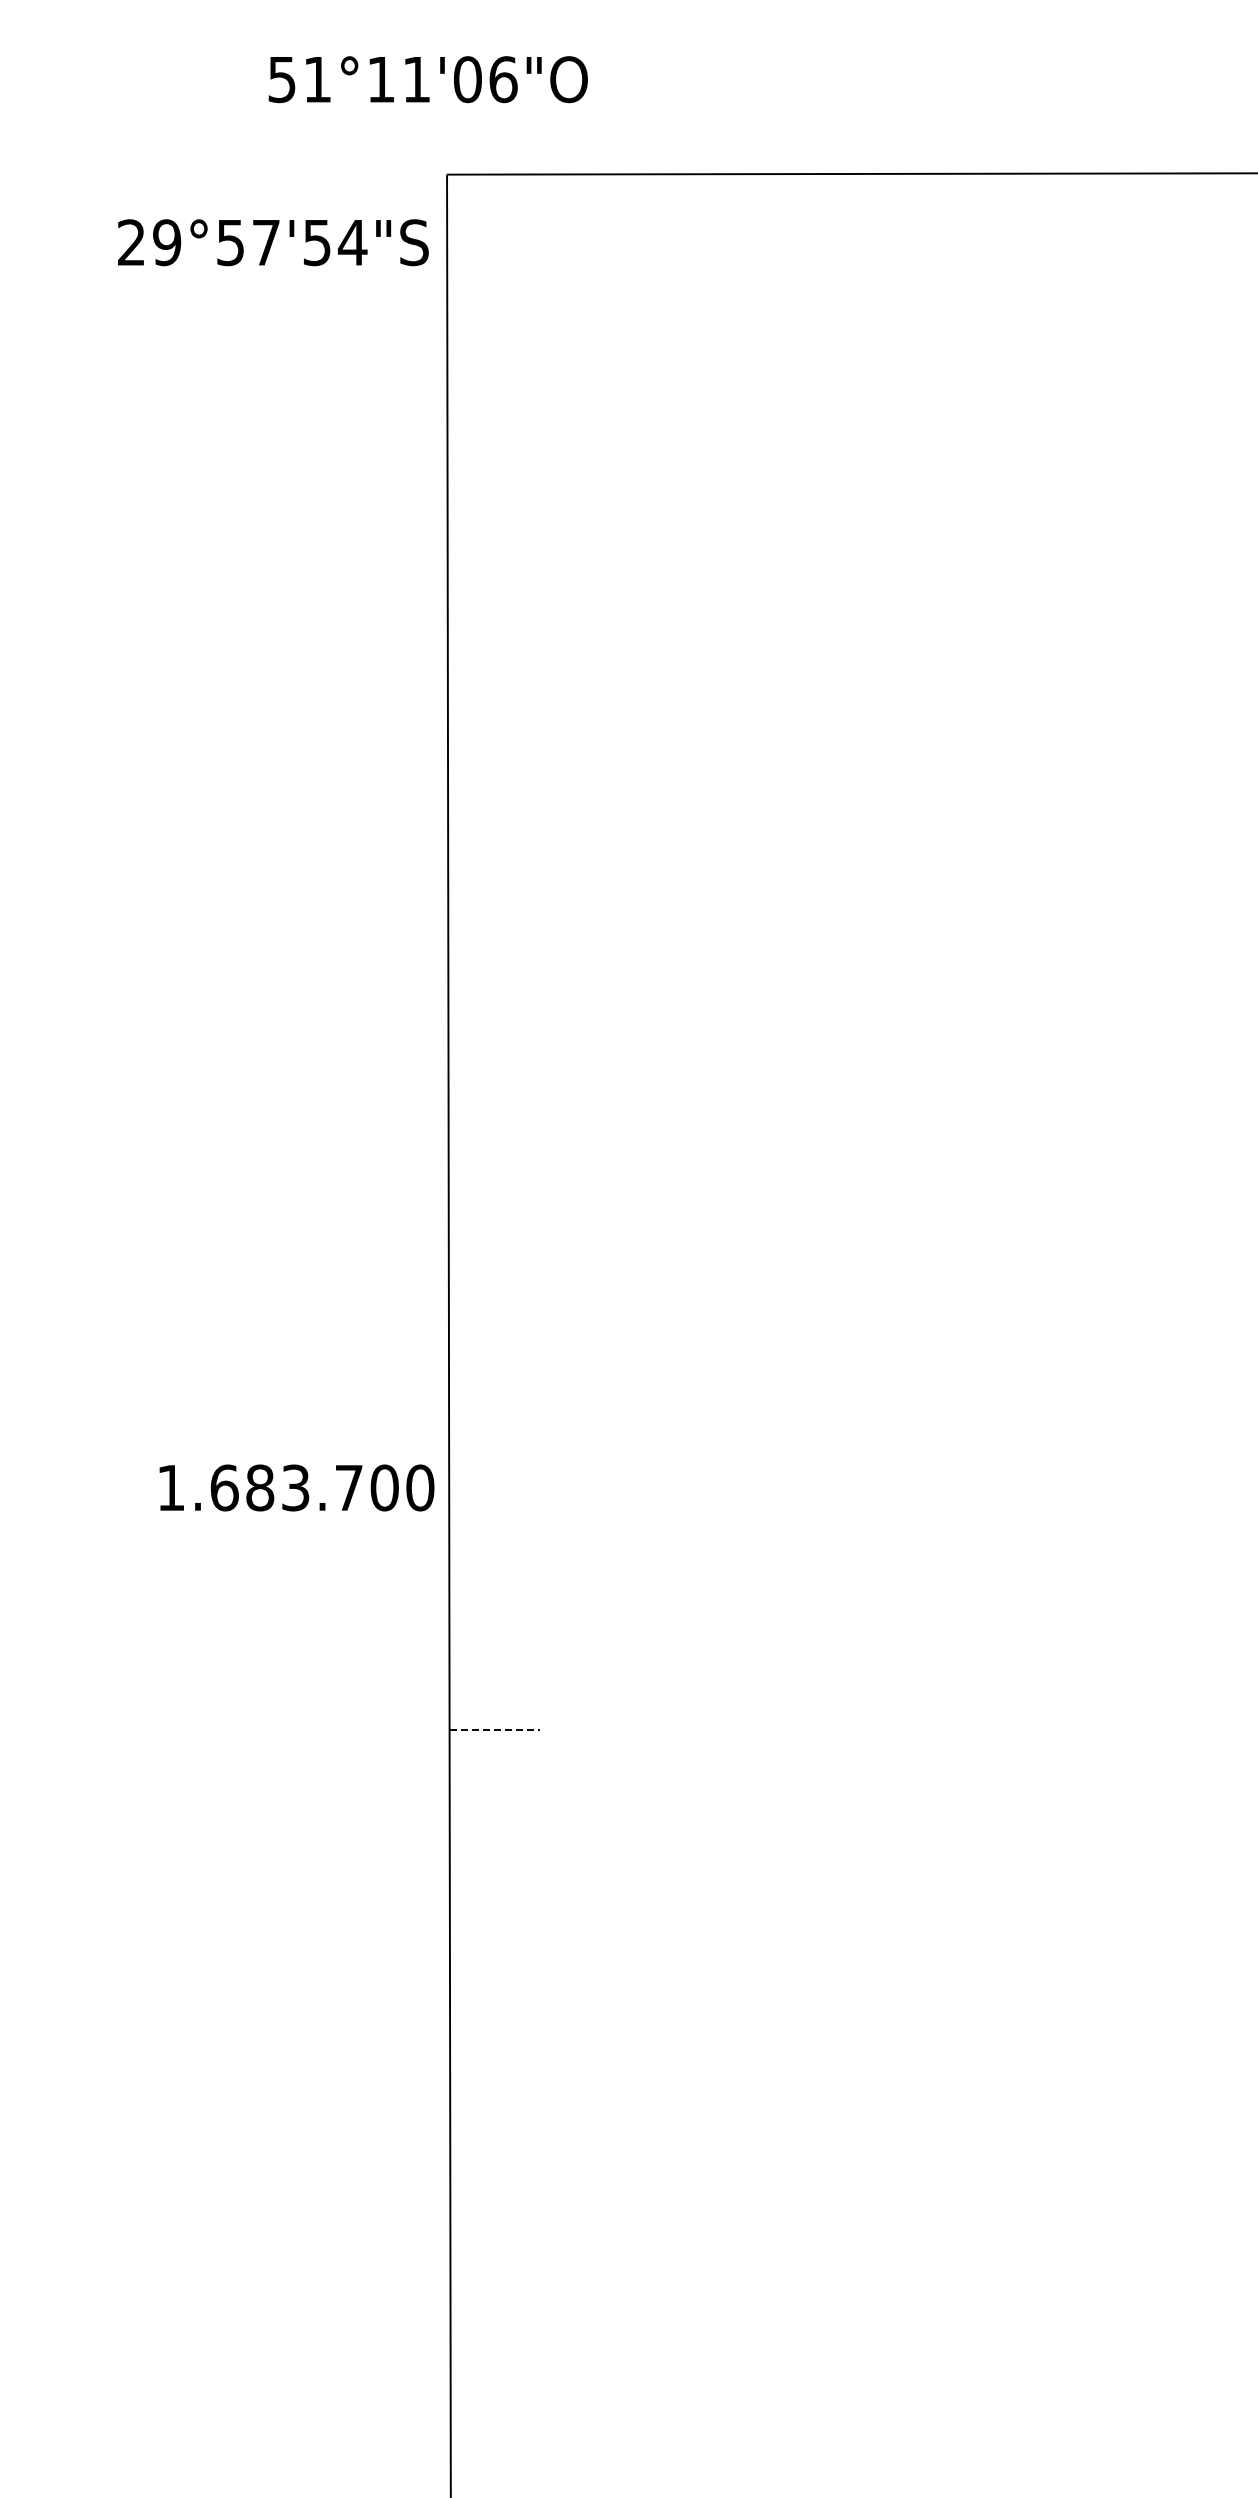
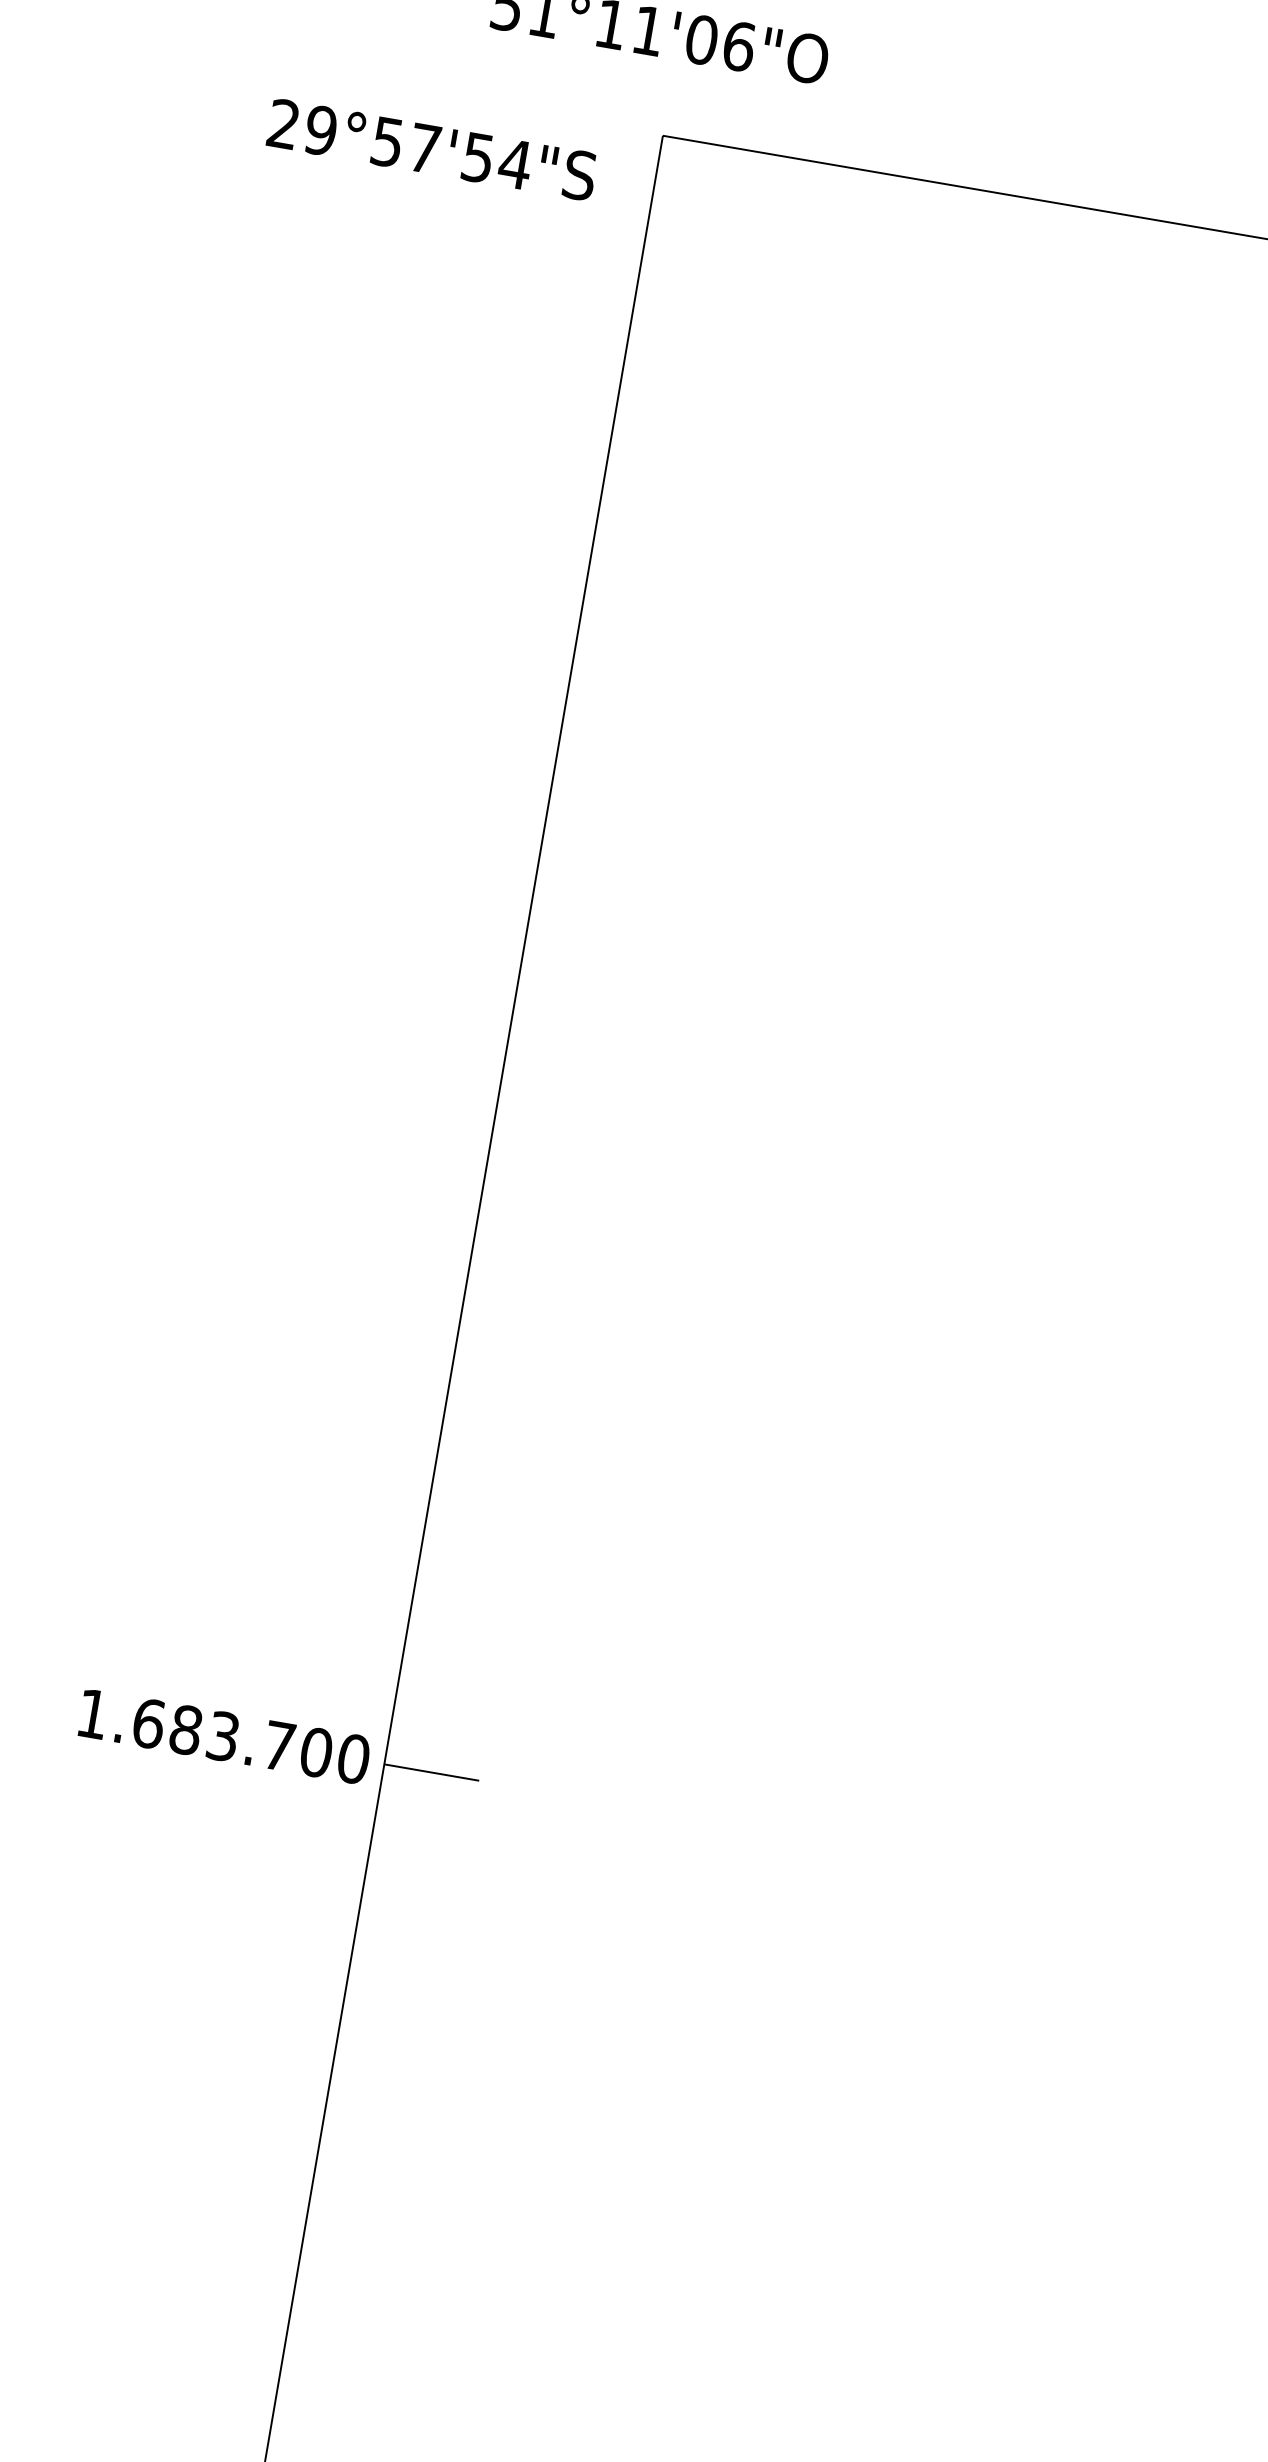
text: (273, 242) -> (432, 149), moved
text: (296, 1487) -> (224, 1736), moved
line: (495, 1729) -> (432, 1772), dashed -> solid

